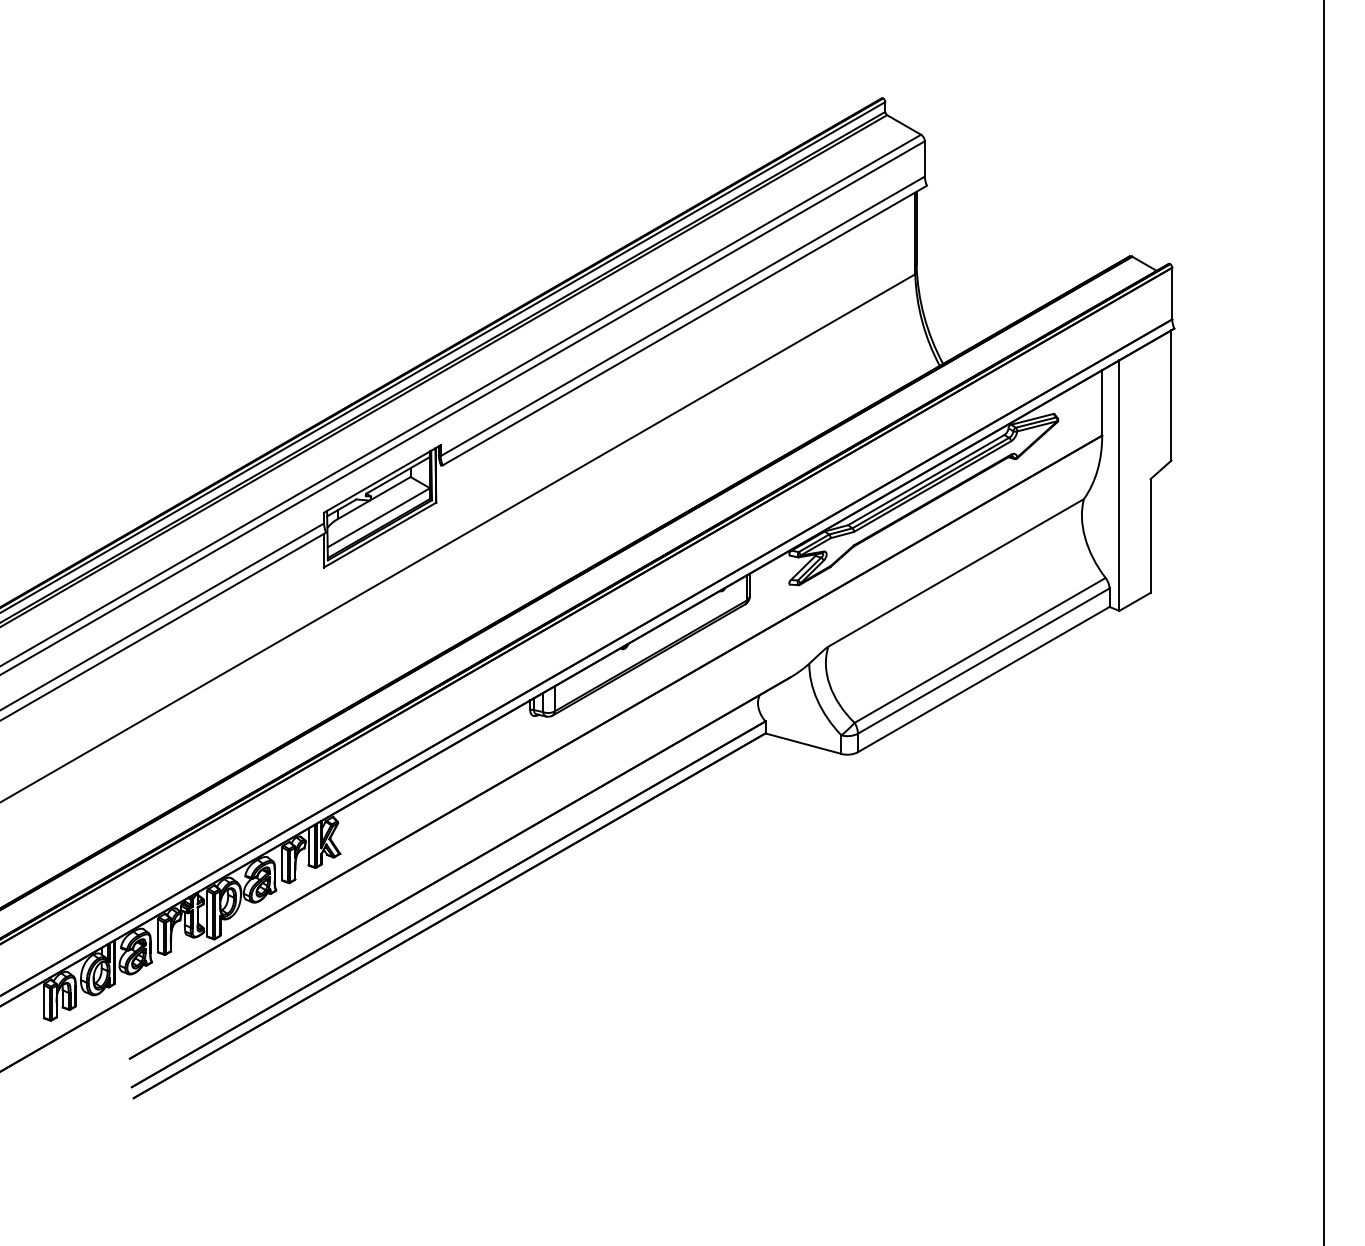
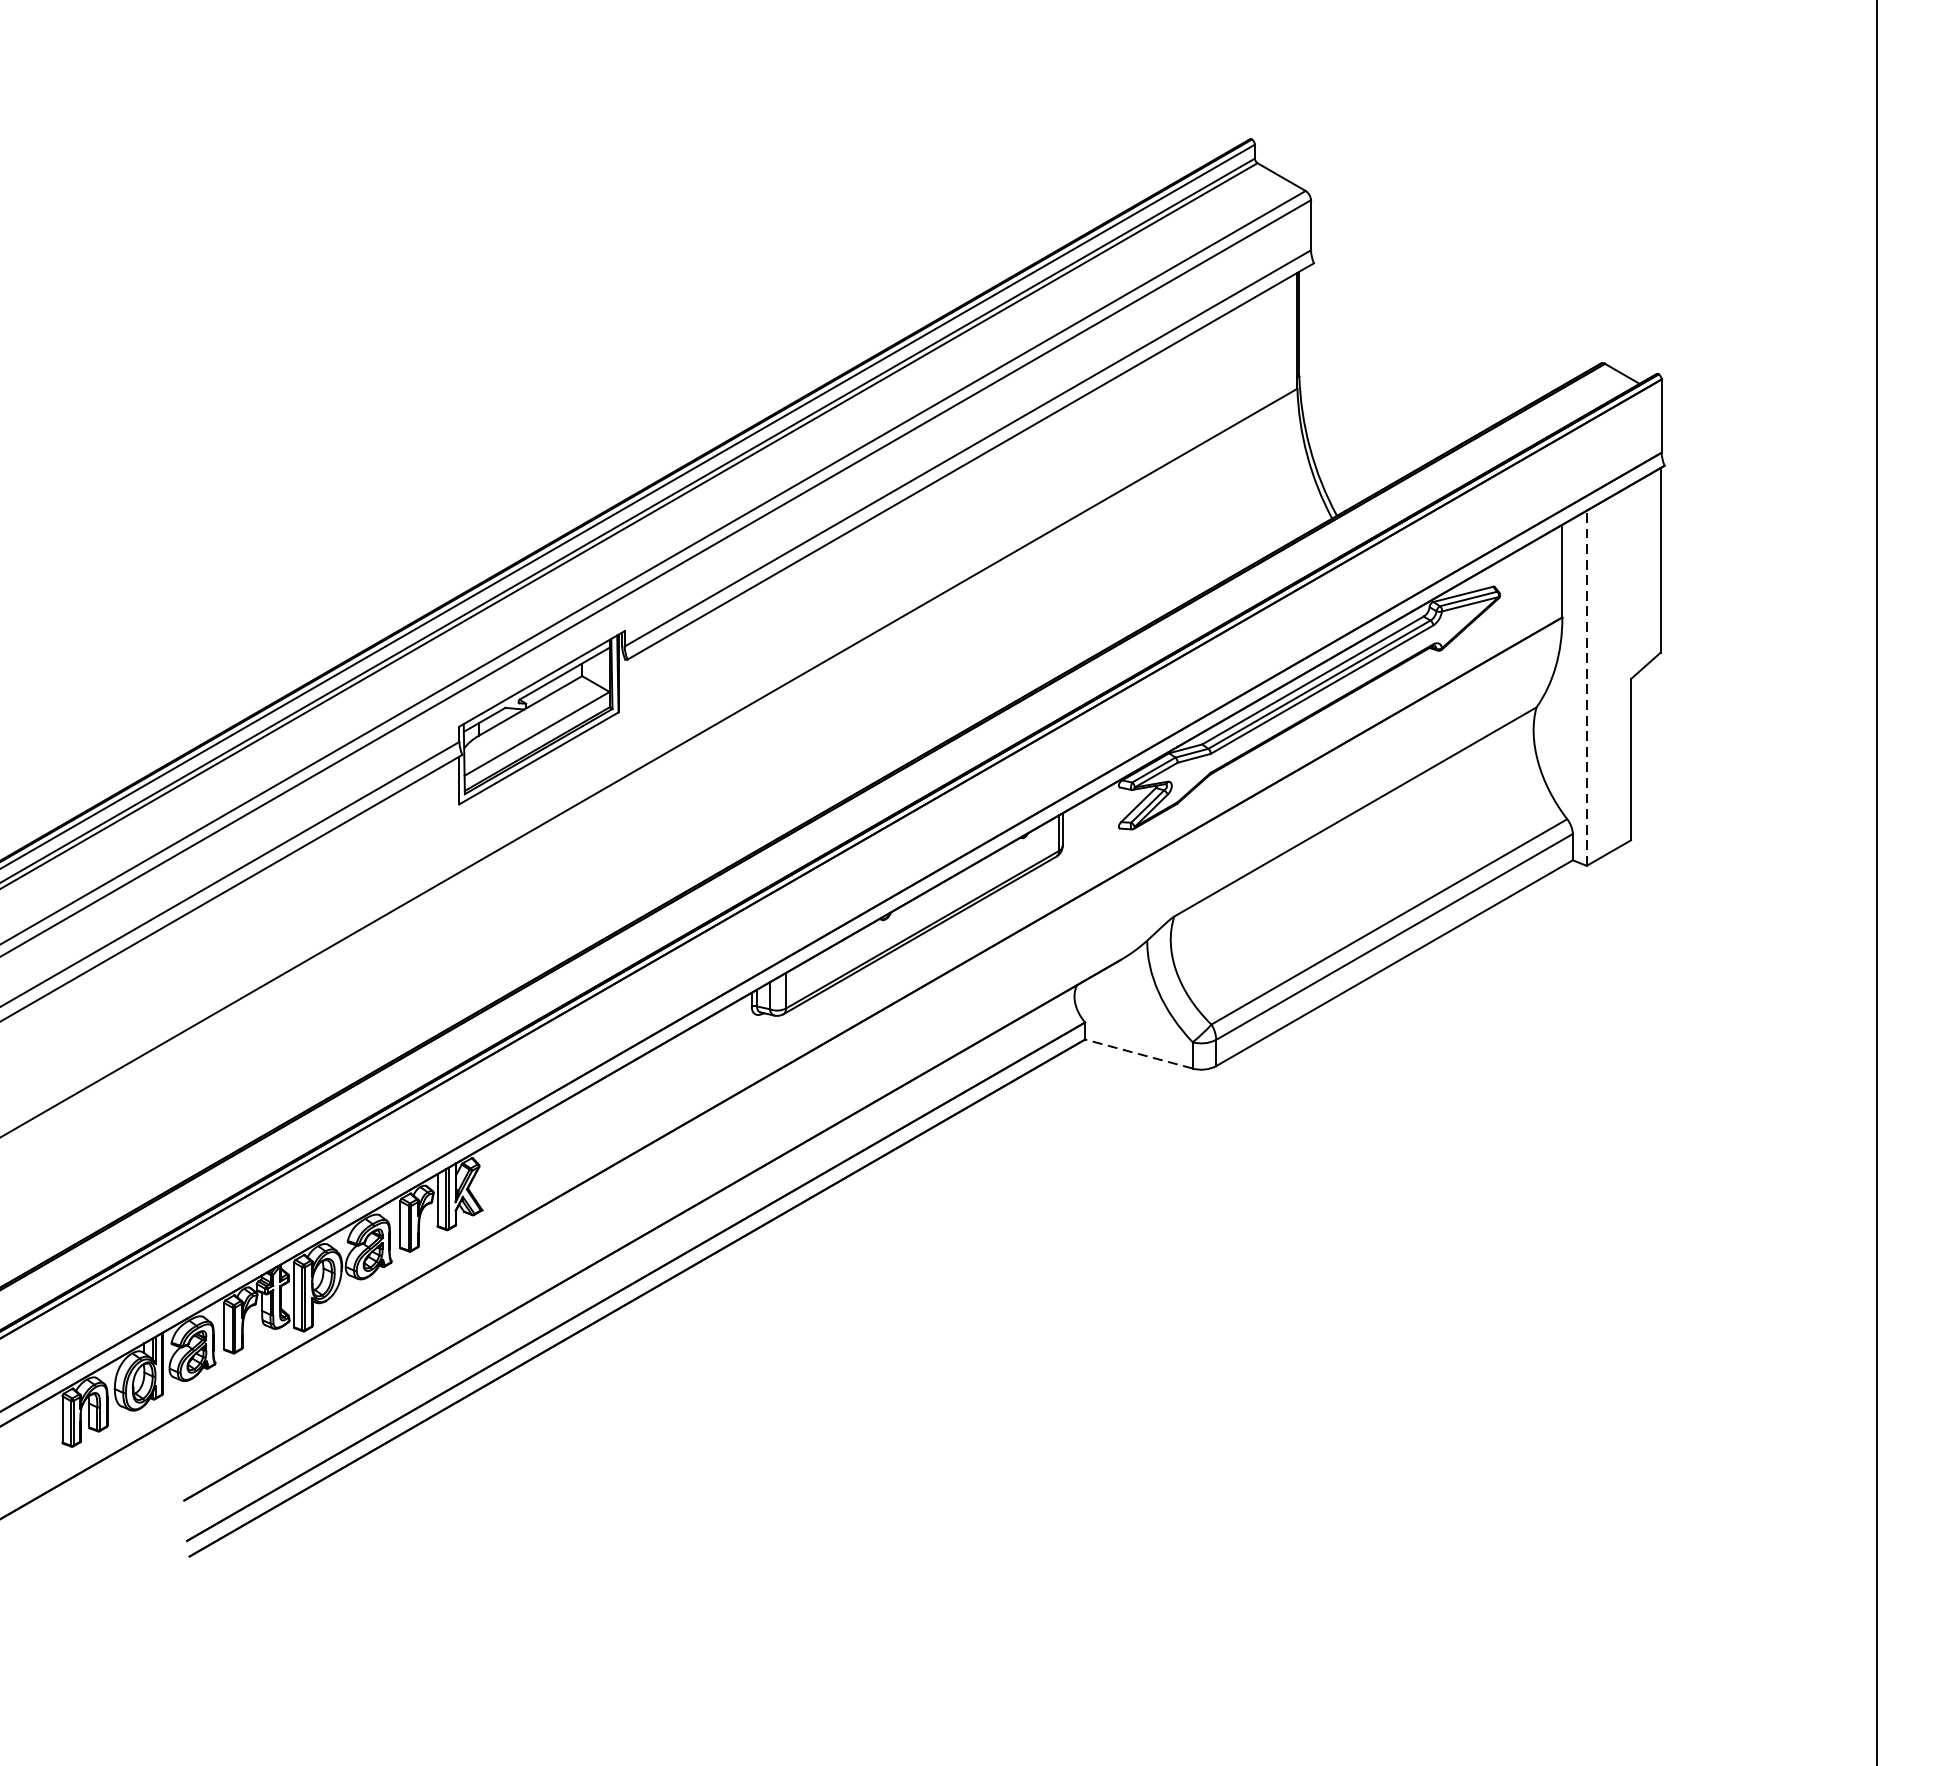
line: (1119, 485) -> (1586, 688), solid -> dashed
line: (802, 743) -> (1137, 1053), solid -> dashed

